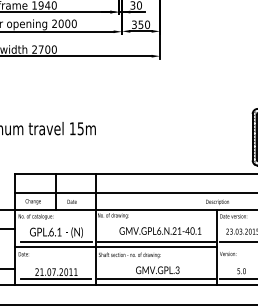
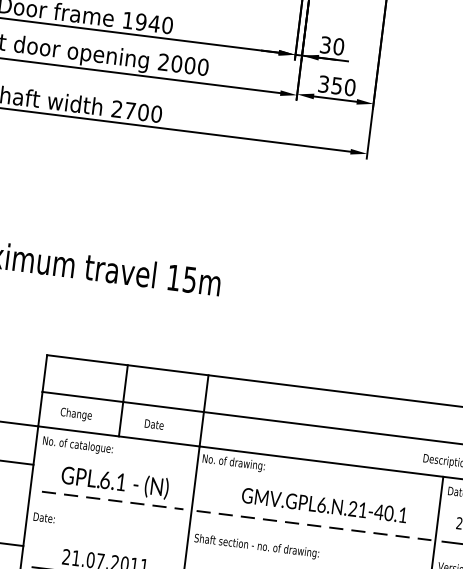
line: (56, 241) -> (112, 500), solid -> dashed
line: (157, 241) -> (315, 525), solid -> dashed
line: (115, 247) -> (230, 527), removed

